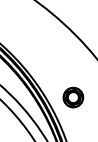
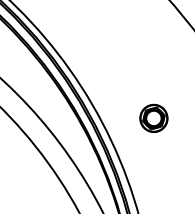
part: (73, 97) -> (154, 118), size x0.7

